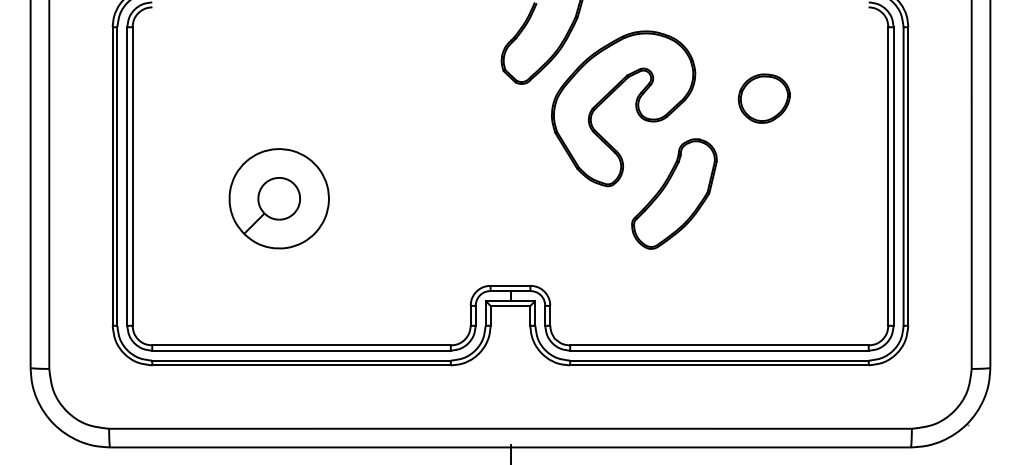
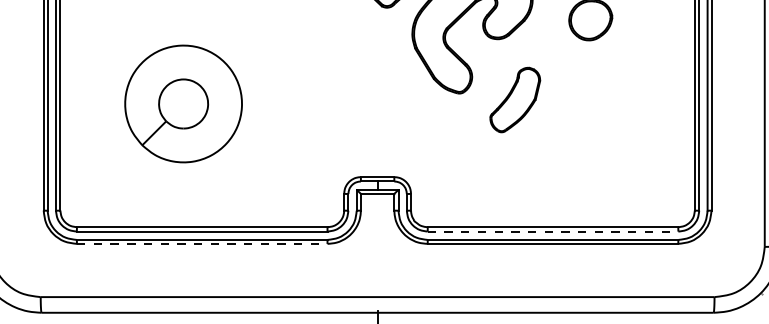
part: (674, 193) -> (515, 99), size x0.7
part: (278, 198) -> (182, 103), size x1.4
line: (719, 350) -> (553, 231), solid -> dashed
line: (302, 365) -> (203, 244), solid -> dashed

